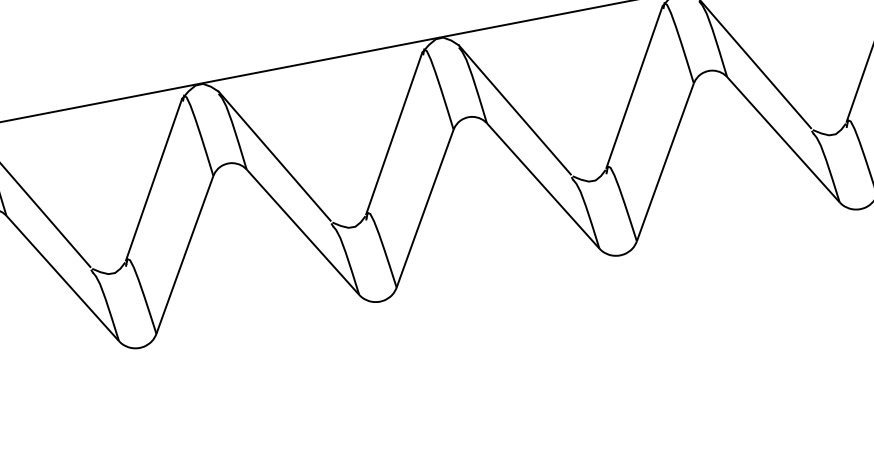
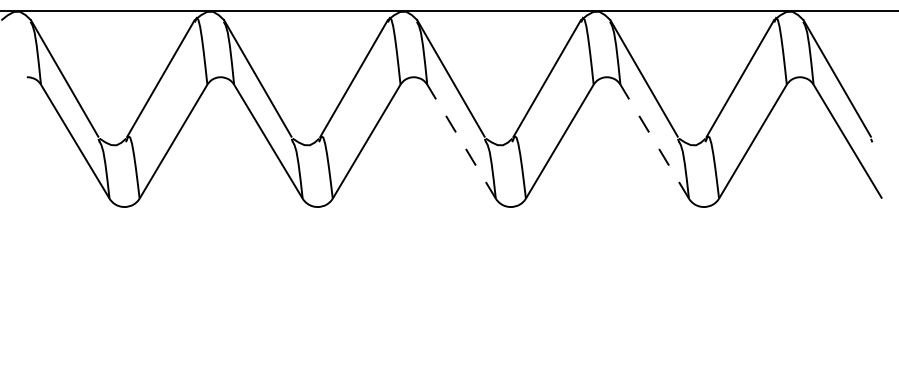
line: (783, 139) -> (654, 141), solid -> dashed
line: (543, 185) -> (461, 141), solid -> dashed

